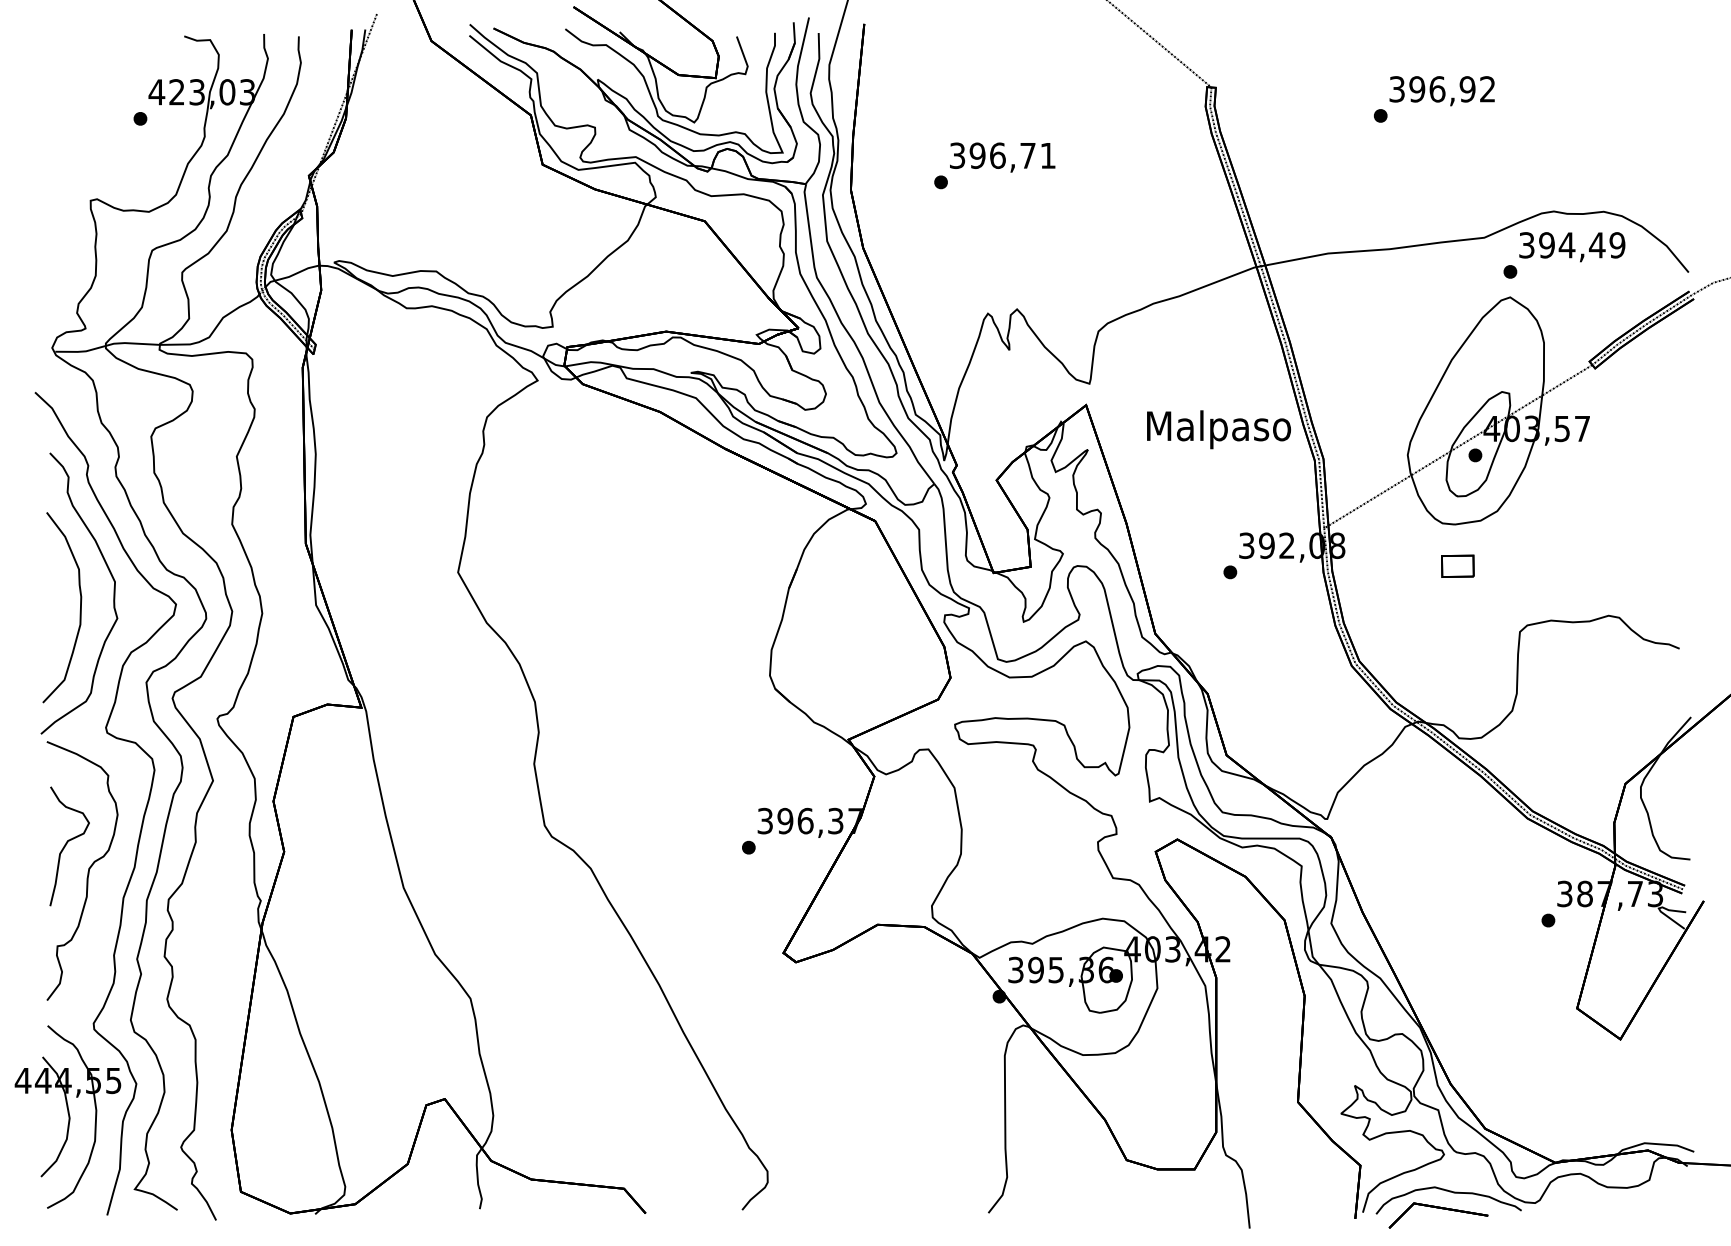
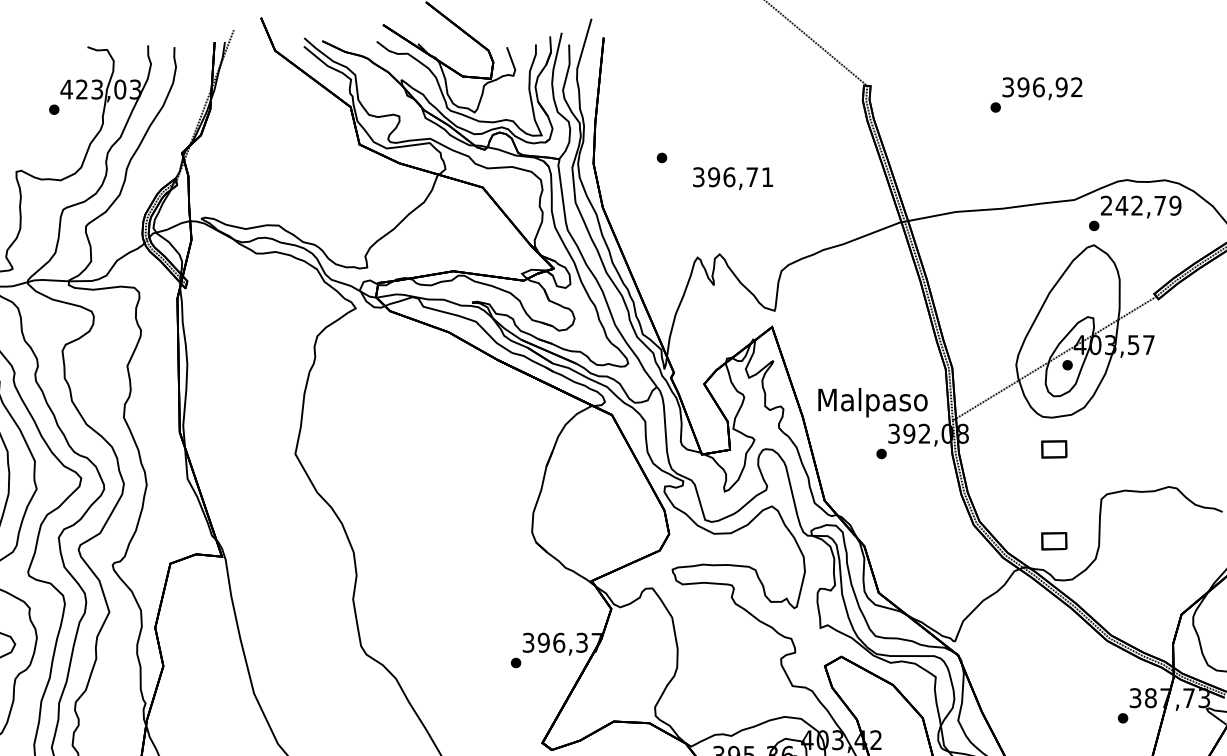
text: (1002, 157) -> (732, 178), moved
text: (1562, 245) -> (1133, 205), 394,49 -> 242,79
text: (1218, 429) -> (872, 402), moved
part: (1457, 686) -> (1054, 540), added

